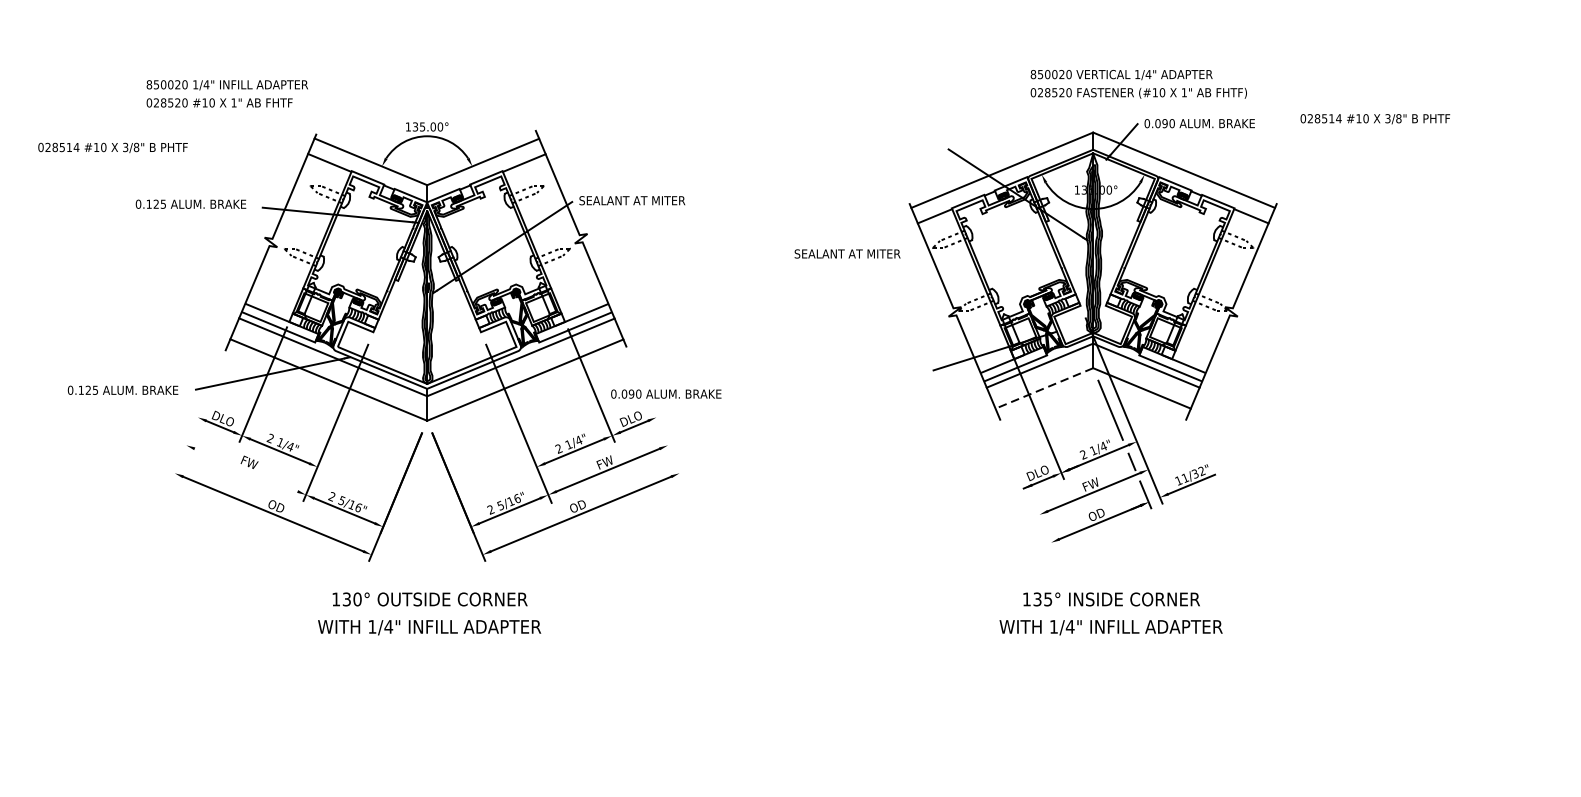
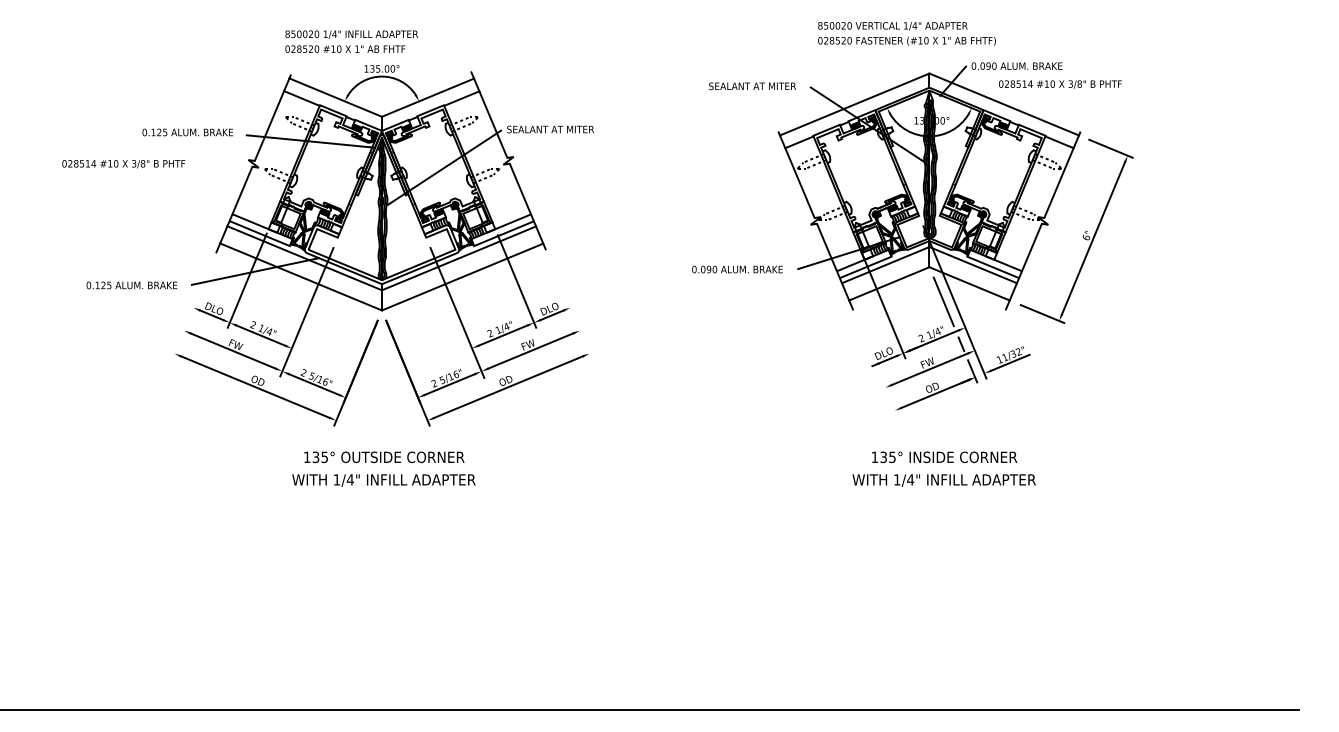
text: (1138, 83) -> (906, 33), moved
text: (227, 93) -> (351, 41), moved
text: (1375, 119) -> (1060, 84), moved
text: (112, 148) -> (123, 164), moved
text: (847, 254) -> (752, 86), moved
part: (1280, 328) -> (1083, 234), added
line: (1043, 389) -> (888, 284), dashed -> solid
text: (666, 394) -> (737, 269), moved
line: (245, 469) -> (232, 350), added
text: (357, 599) -> (324, 457), 130° -> 135°

